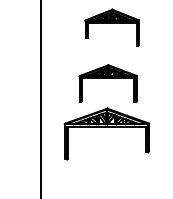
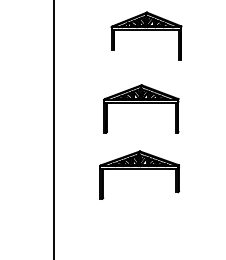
part: (106, 133) -> (139, 174), size x0.71

